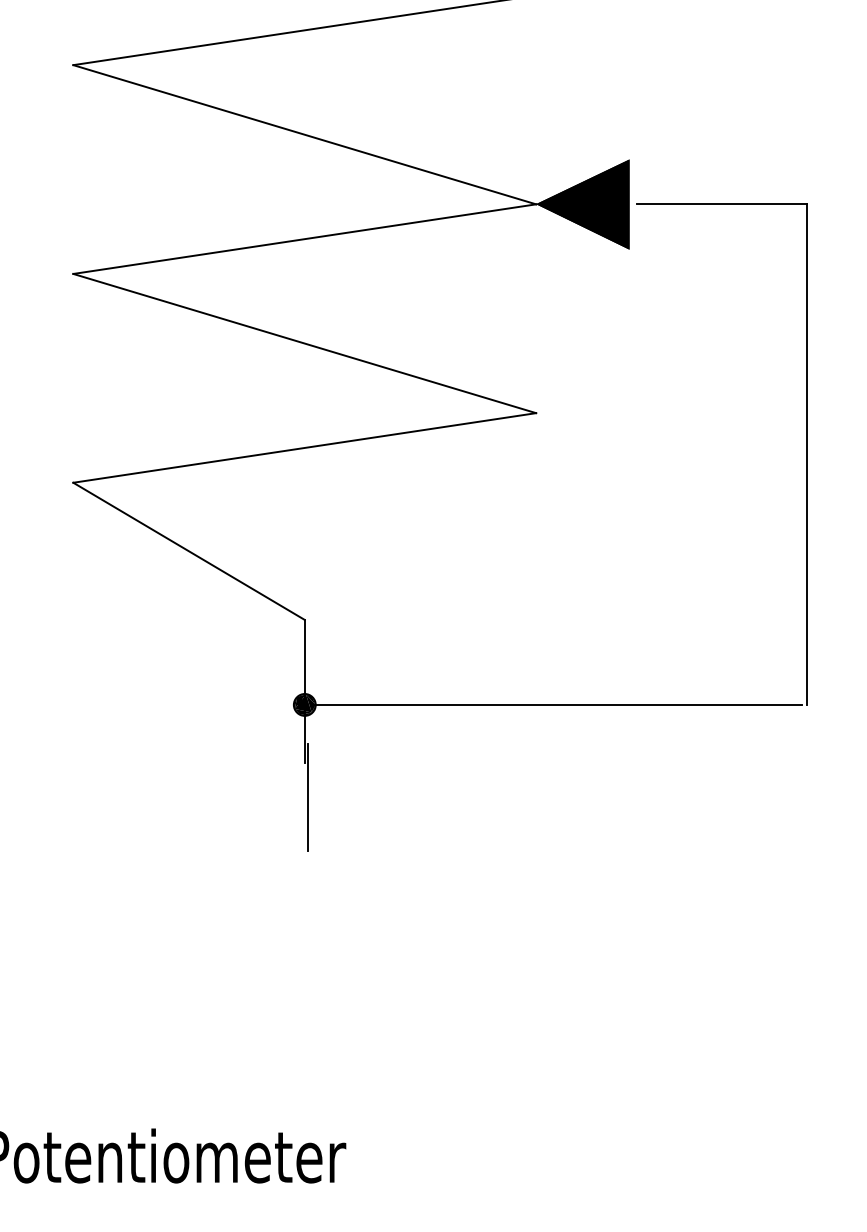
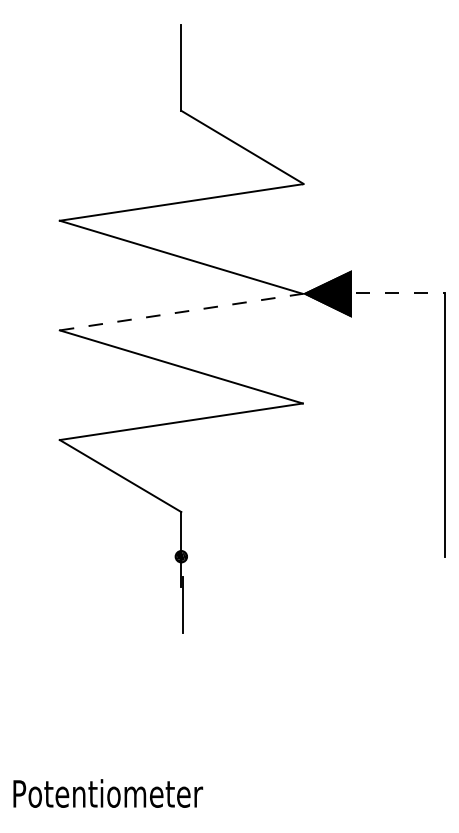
line: (722, 203) -> (400, 293), solid -> dashed
line: (305, 239) -> (181, 312), solid -> dashed
line: (558, 704) -> (314, 556), removed

